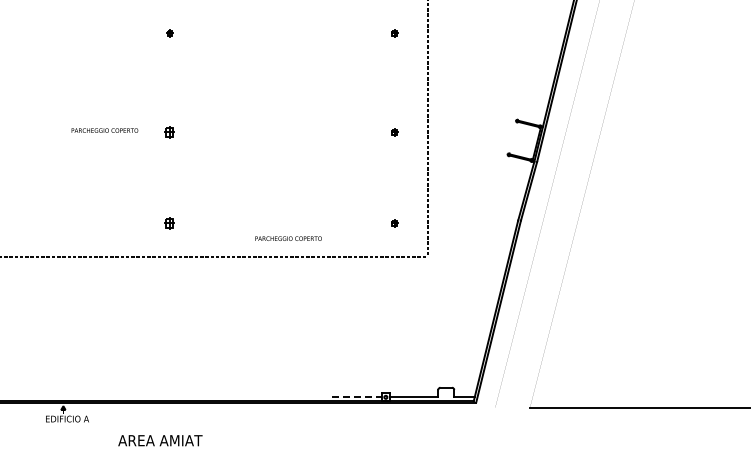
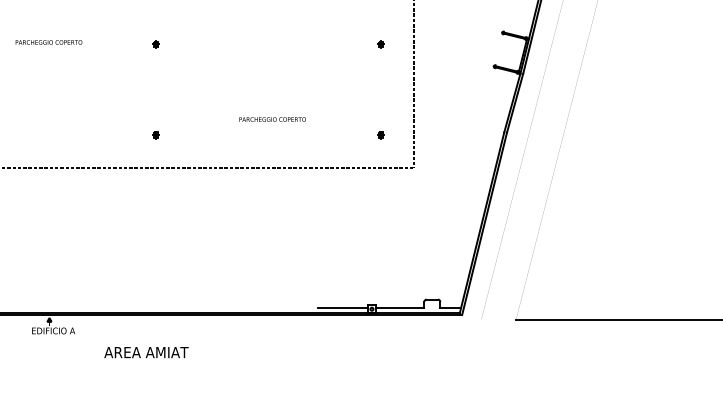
text: (104, 130) -> (48, 42), moved
part: (169, 132) -> (155, 44), size x0.62
part: (169, 223) -> (155, 135), size x0.62
text: (288, 238) -> (272, 119), moved
line: (357, 396) -> (343, 308), dashed -> solid

